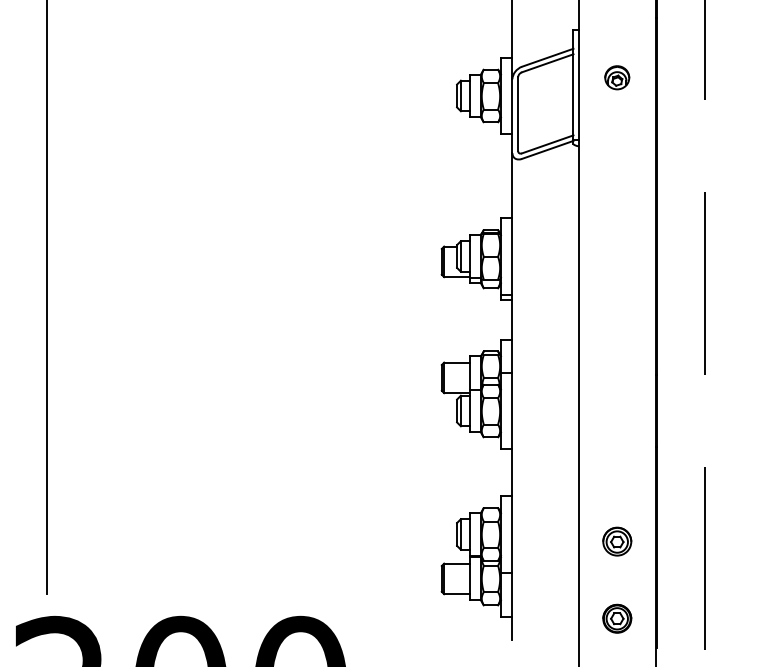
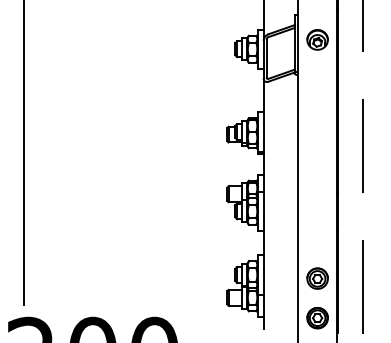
part: (617, 76) -> (317, 39), size x1.67
part: (617, 541) -> (317, 278), size x1.43
part: (617, 619) -> (317, 318), size x1.43

